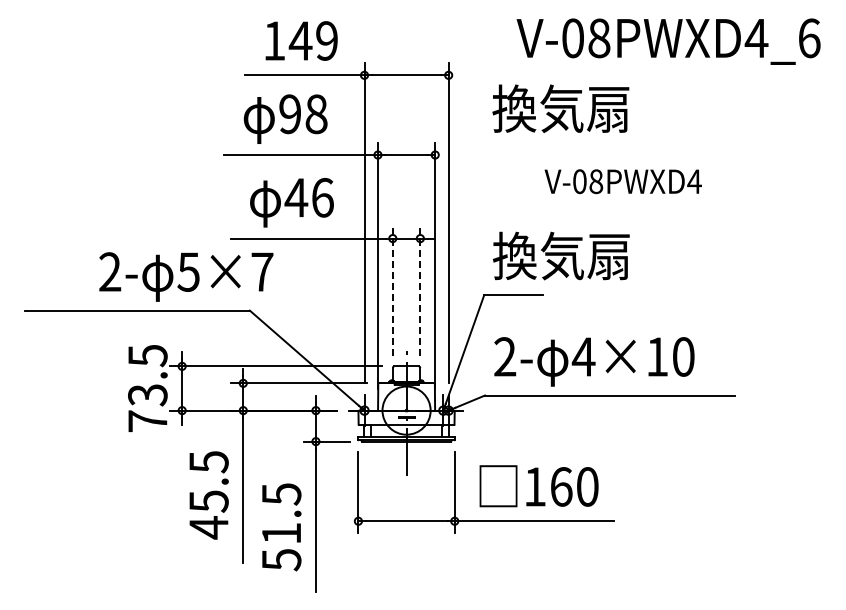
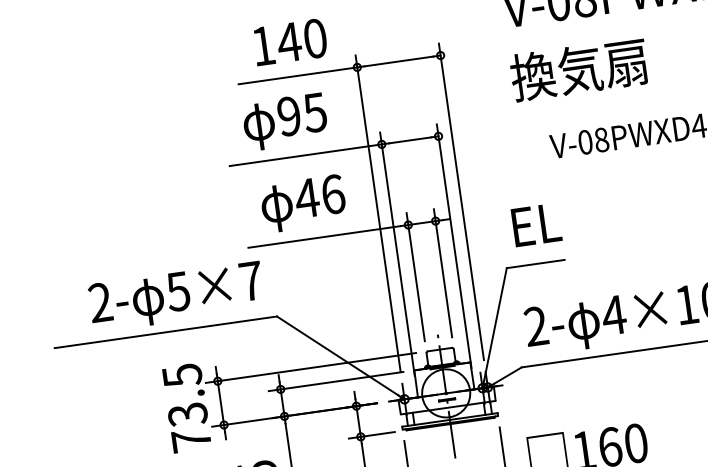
text: (326, 40) -> (314, 38), 149 -> 140
text: (560, 108) -> (578, 69), moved
text: (316, 114) -> (315, 112), 98 -> 95
text: (560, 255) -> (576, 218), 換気扇 -> EL
text: (186, 276) -> (176, 296), moved
line: (392, 291) -> (415, 277), dashed -> solid
line: (420, 291) -> (443, 273), dashed -> solid

